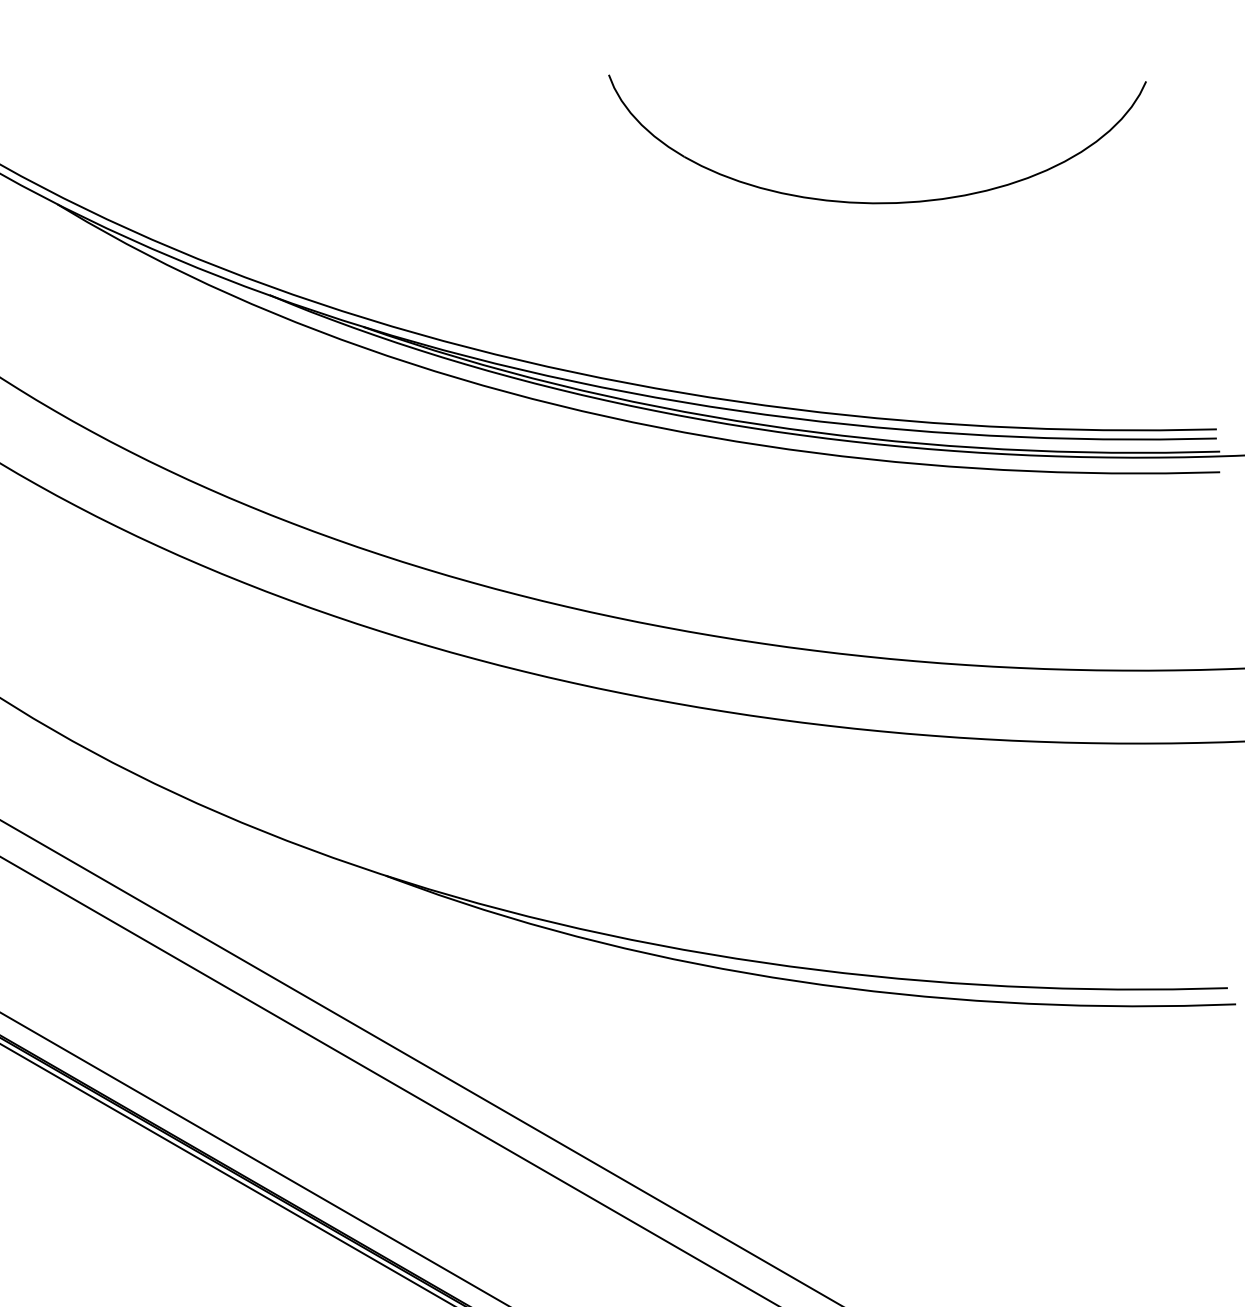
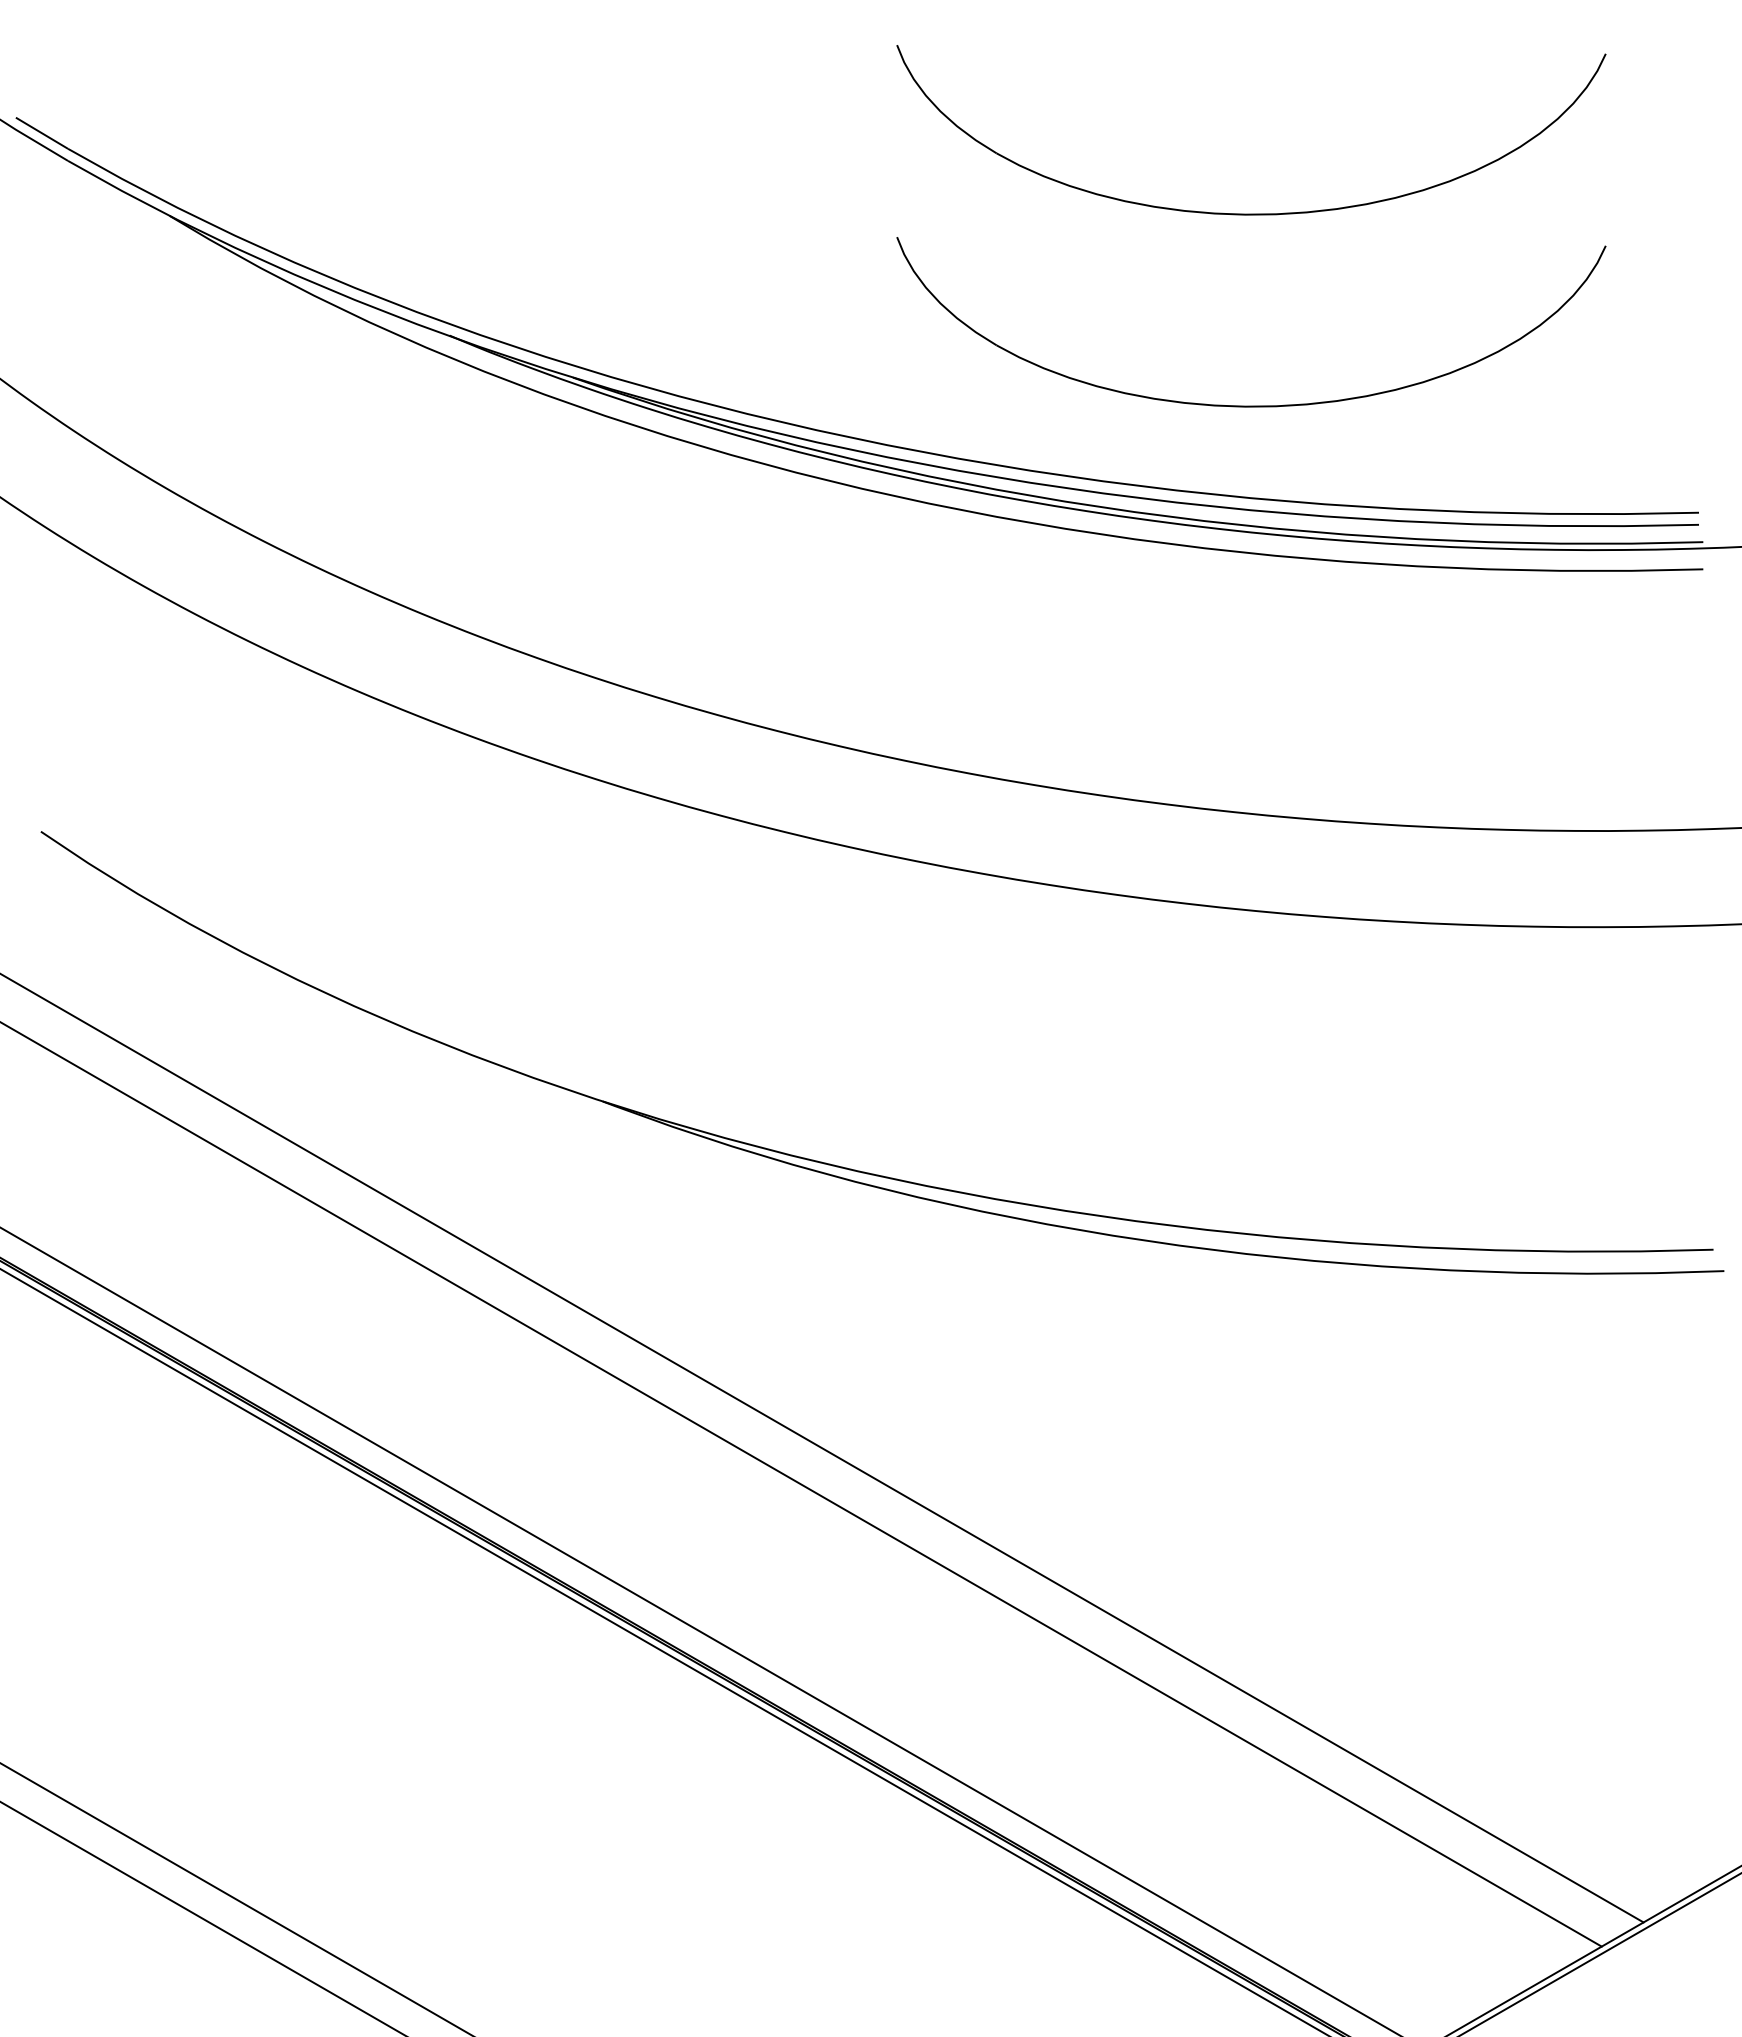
part: (877, 348) -> (1251, 405), added

